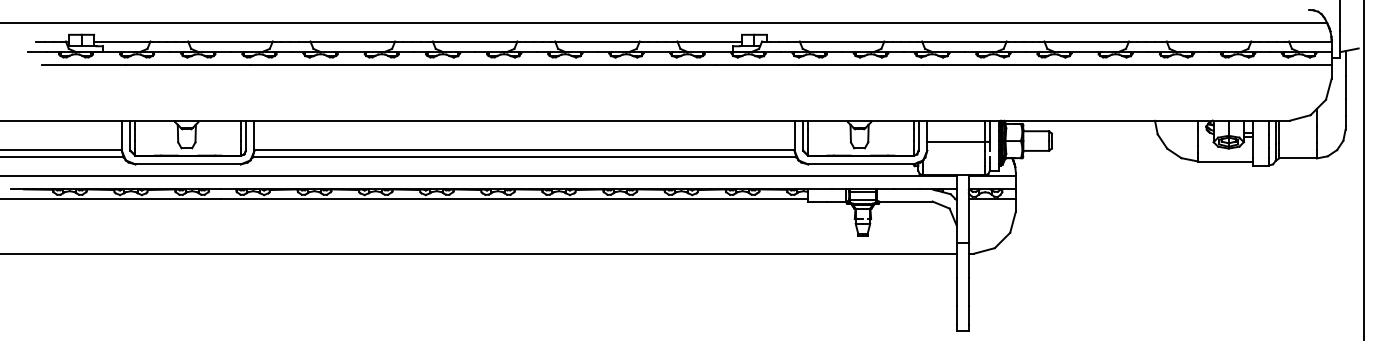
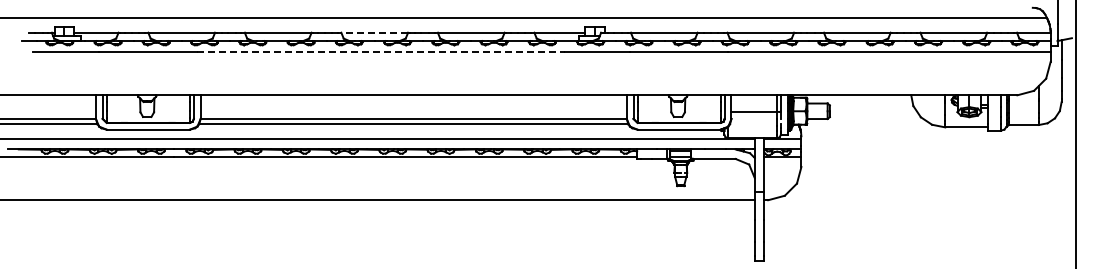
line: (474, 42) -> (374, 33), solid -> dashed
line: (483, 65) -> (381, 51), solid -> dashed

